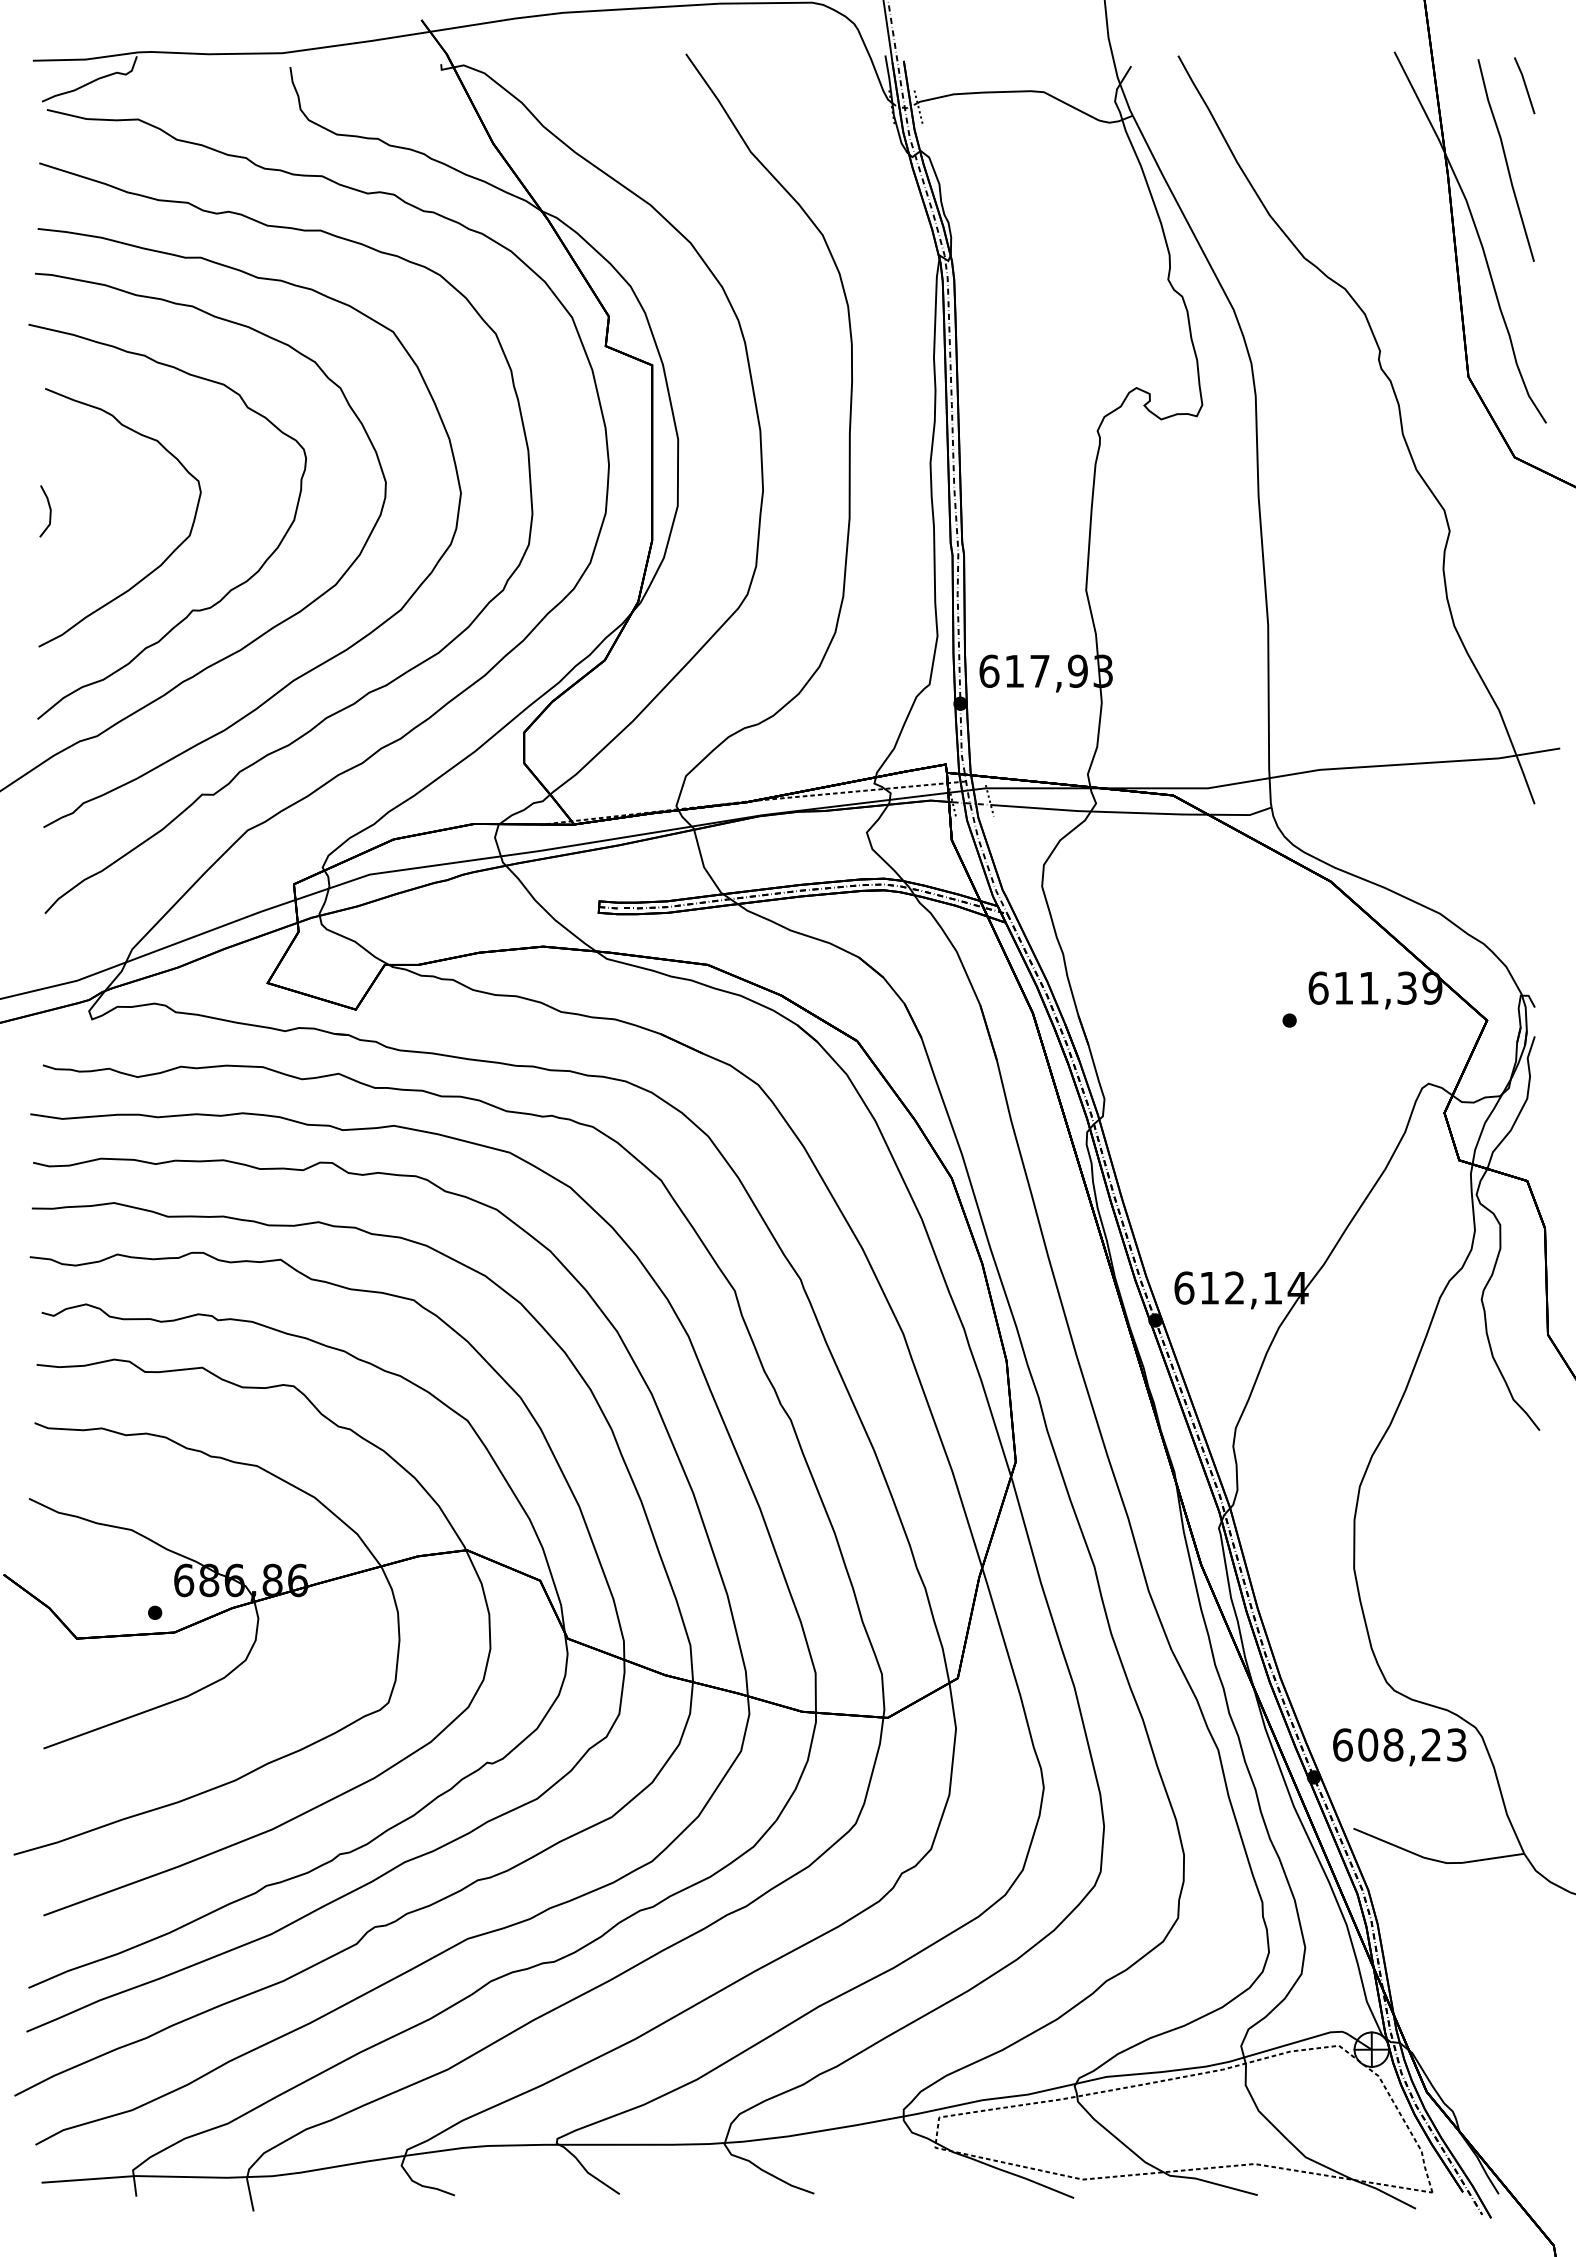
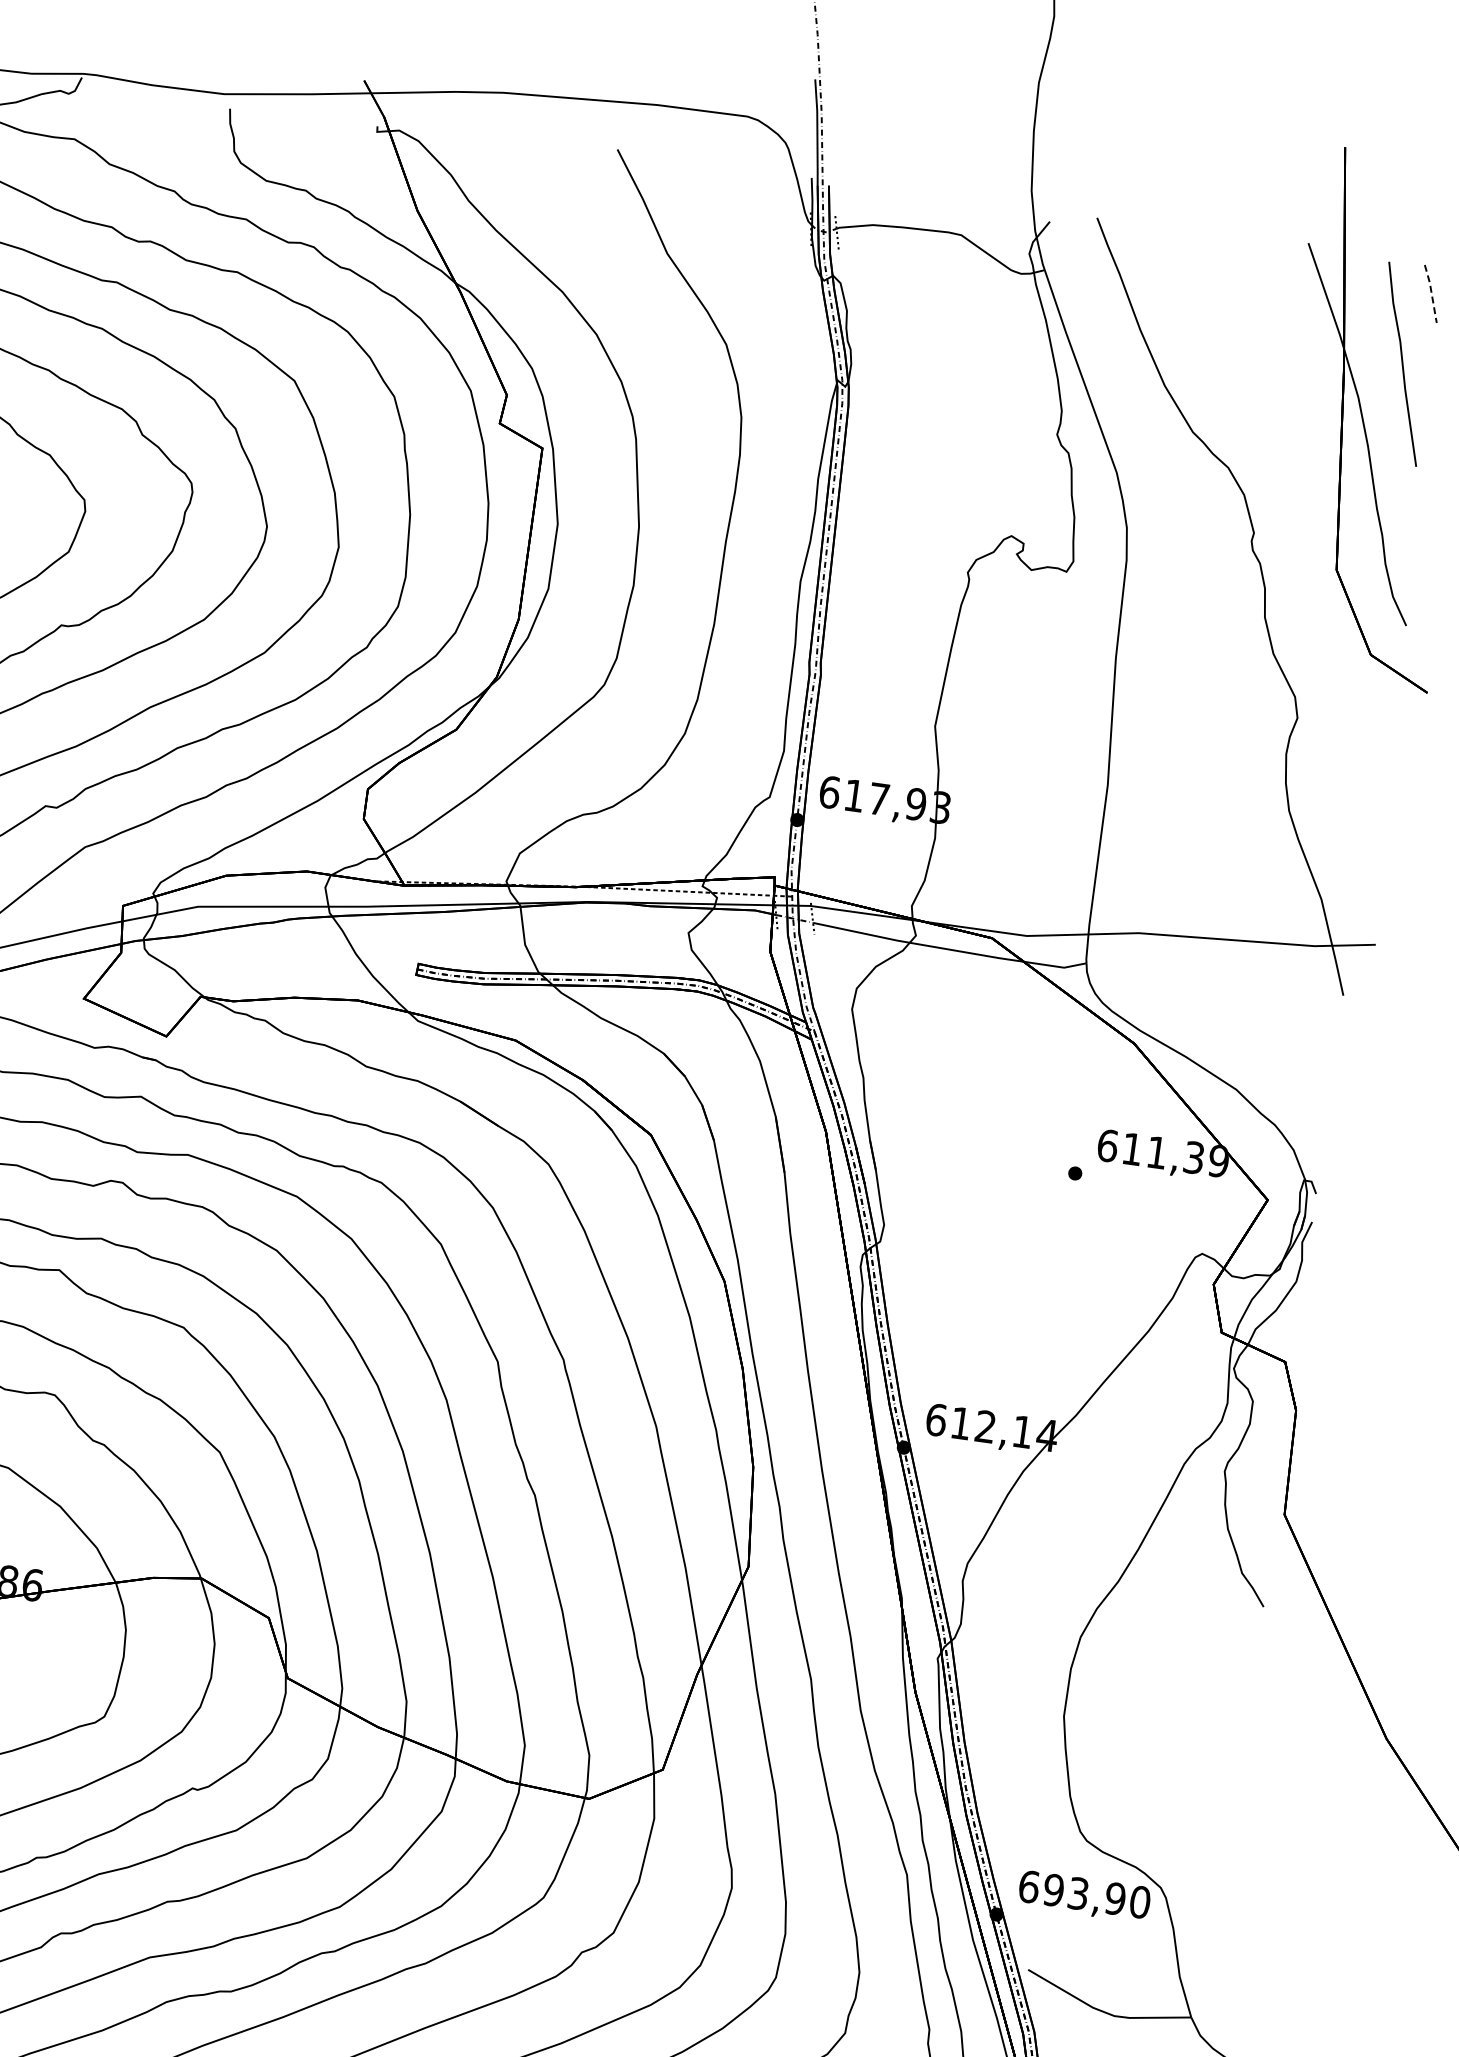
line: (1525, 84) -> (1431, 292), solid -> dashed
text: (1412, 1744) -> (1097, 1895), 608,23 -> 693,90

